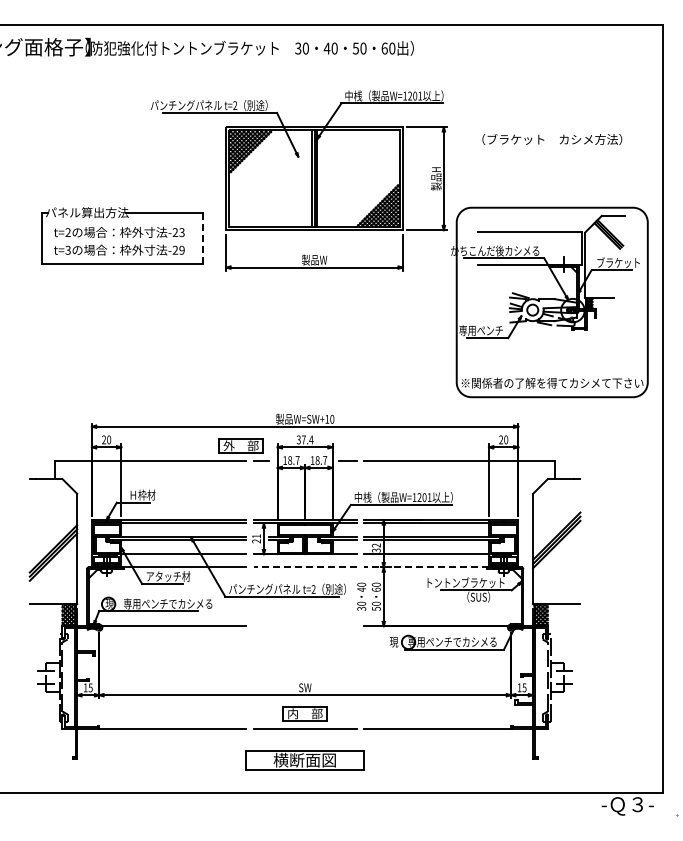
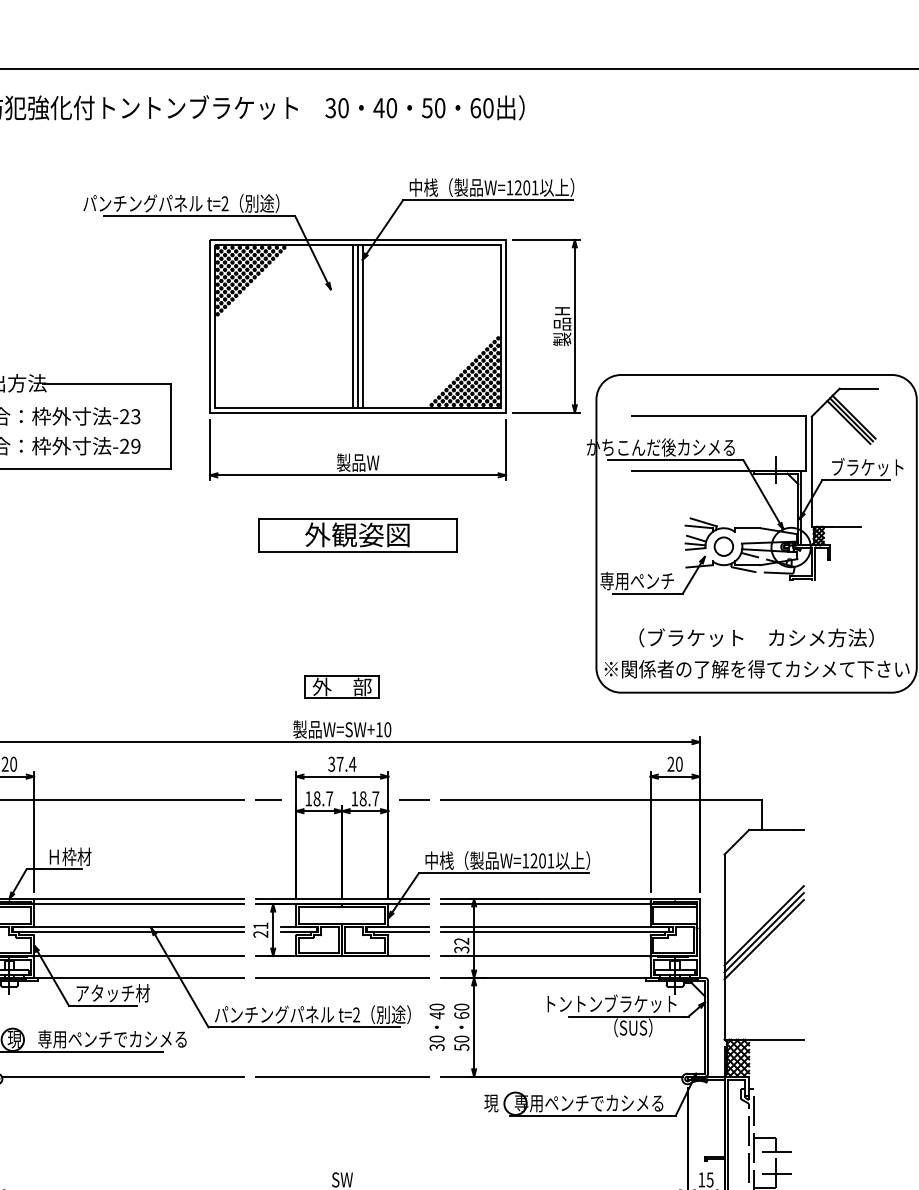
text: (552, 139) -> (756, 637), moved
line: (202, 238) -> (170, 426), dashed -> solid
part: (314, 303) -> (357, 535), added
part: (240, 445) -> (341, 686), moved
line: (305, 567) -> (342, 978), dashed -> solid
line: (426, 567) -> (545, 978), dashed -> solid
line: (304, 626) -> (341, 1077), added

